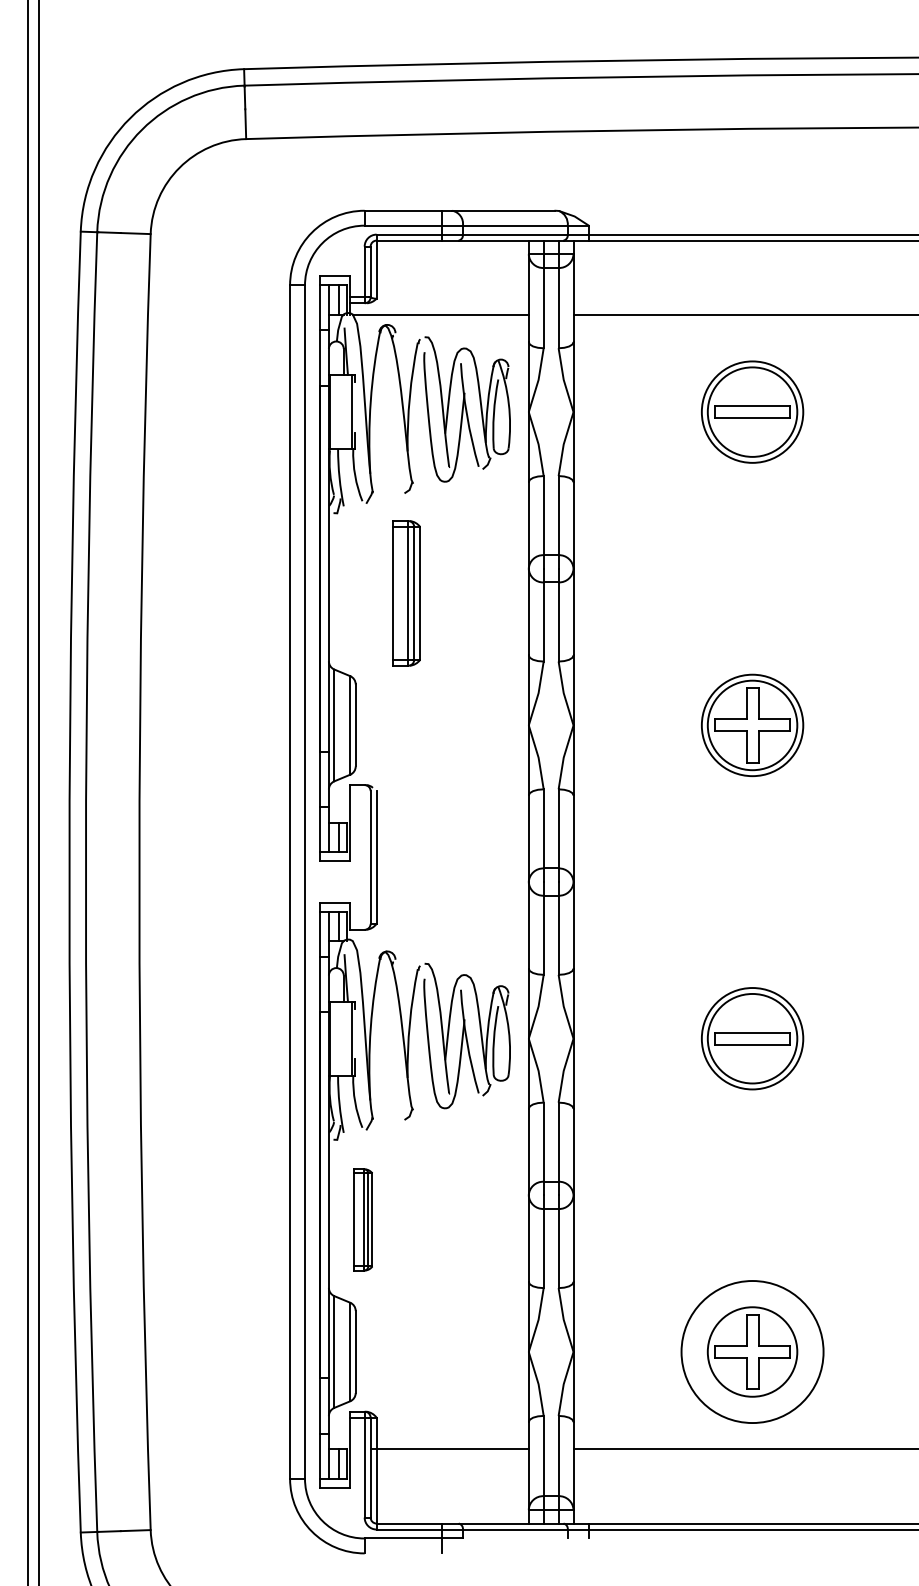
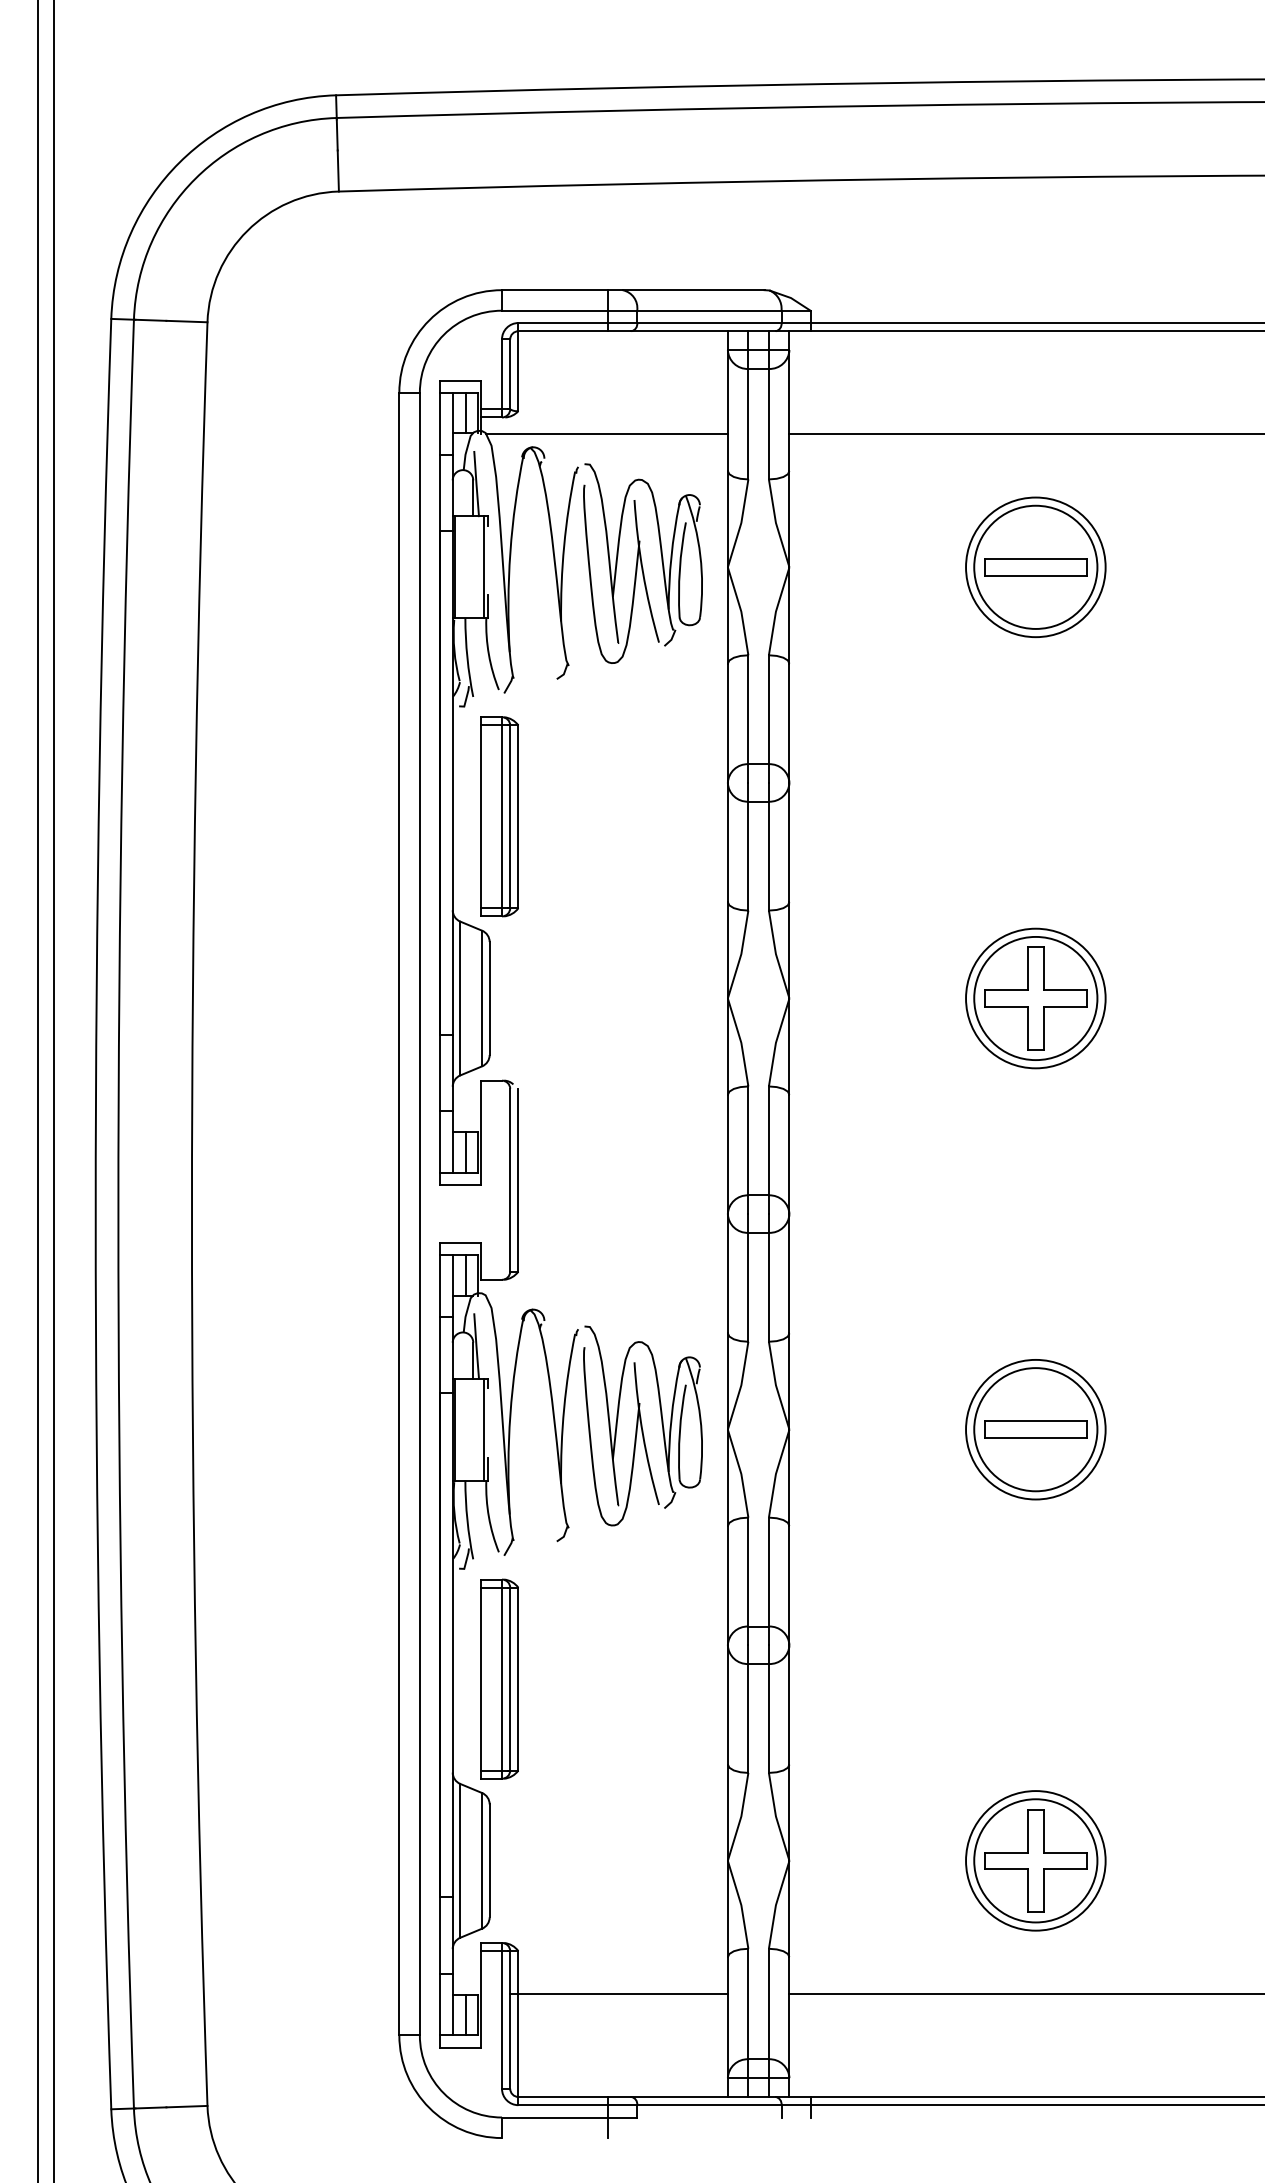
part: (406, 593) -> (499, 816), moved
part: (362, 1219) -> (499, 1678), size x1.43
circle: (752, 1351) -> (1035, 1860), size x0.71

